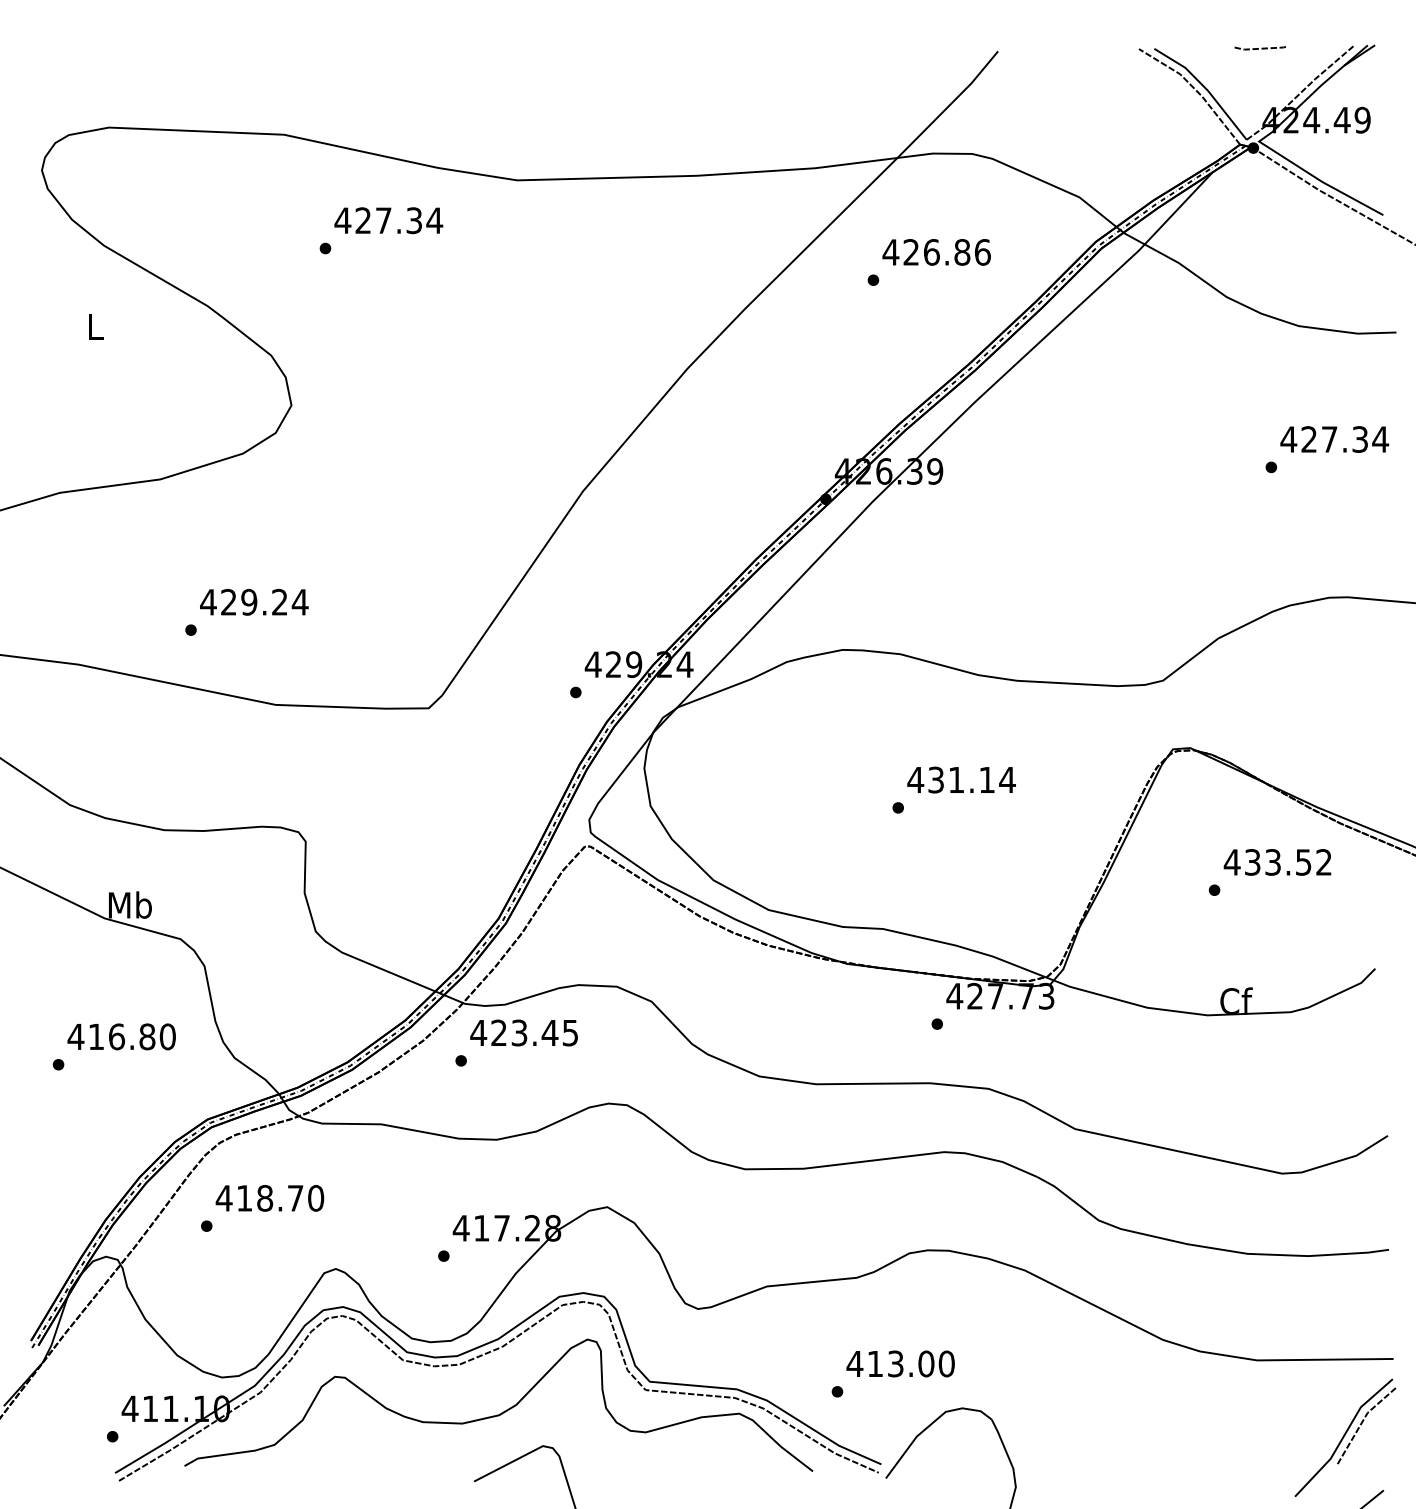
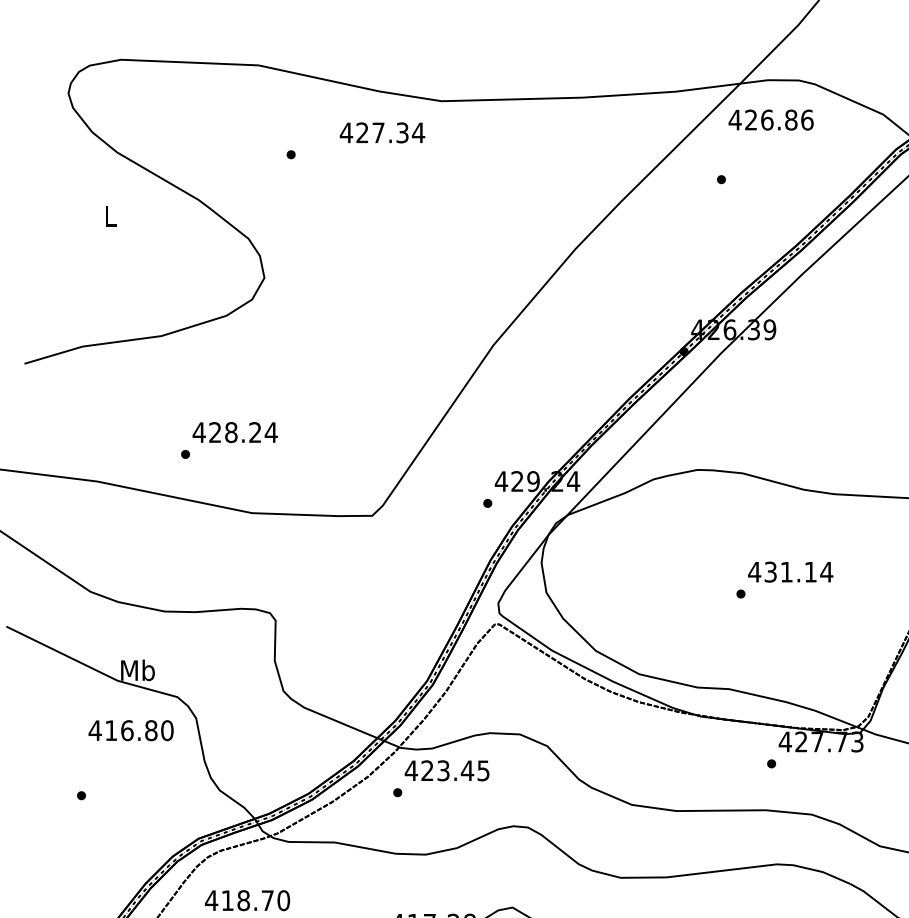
text: (388, 220) -> (382, 132), moved
text: (936, 252) -> (770, 120), moved
text: (249, 602) -> (231, 432), 429.24 -> 428.24
text: (121, 1036) -> (130, 730), moved

